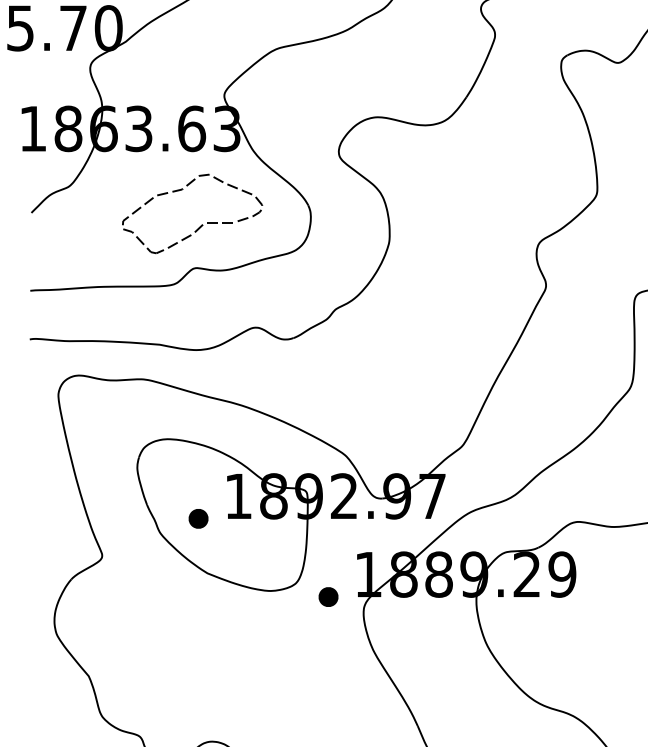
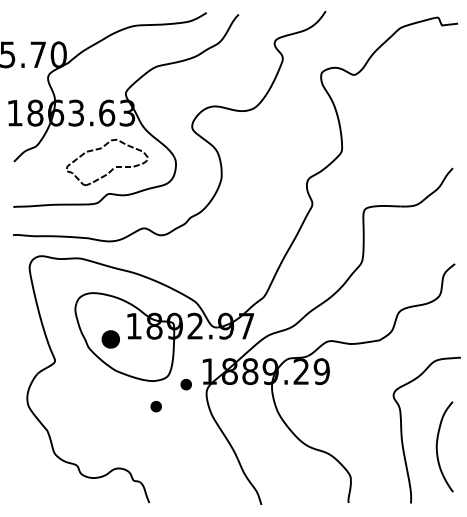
part: (197, 517) -> (110, 338), size x1.6
part: (275, 634) -> (155, 406), added

